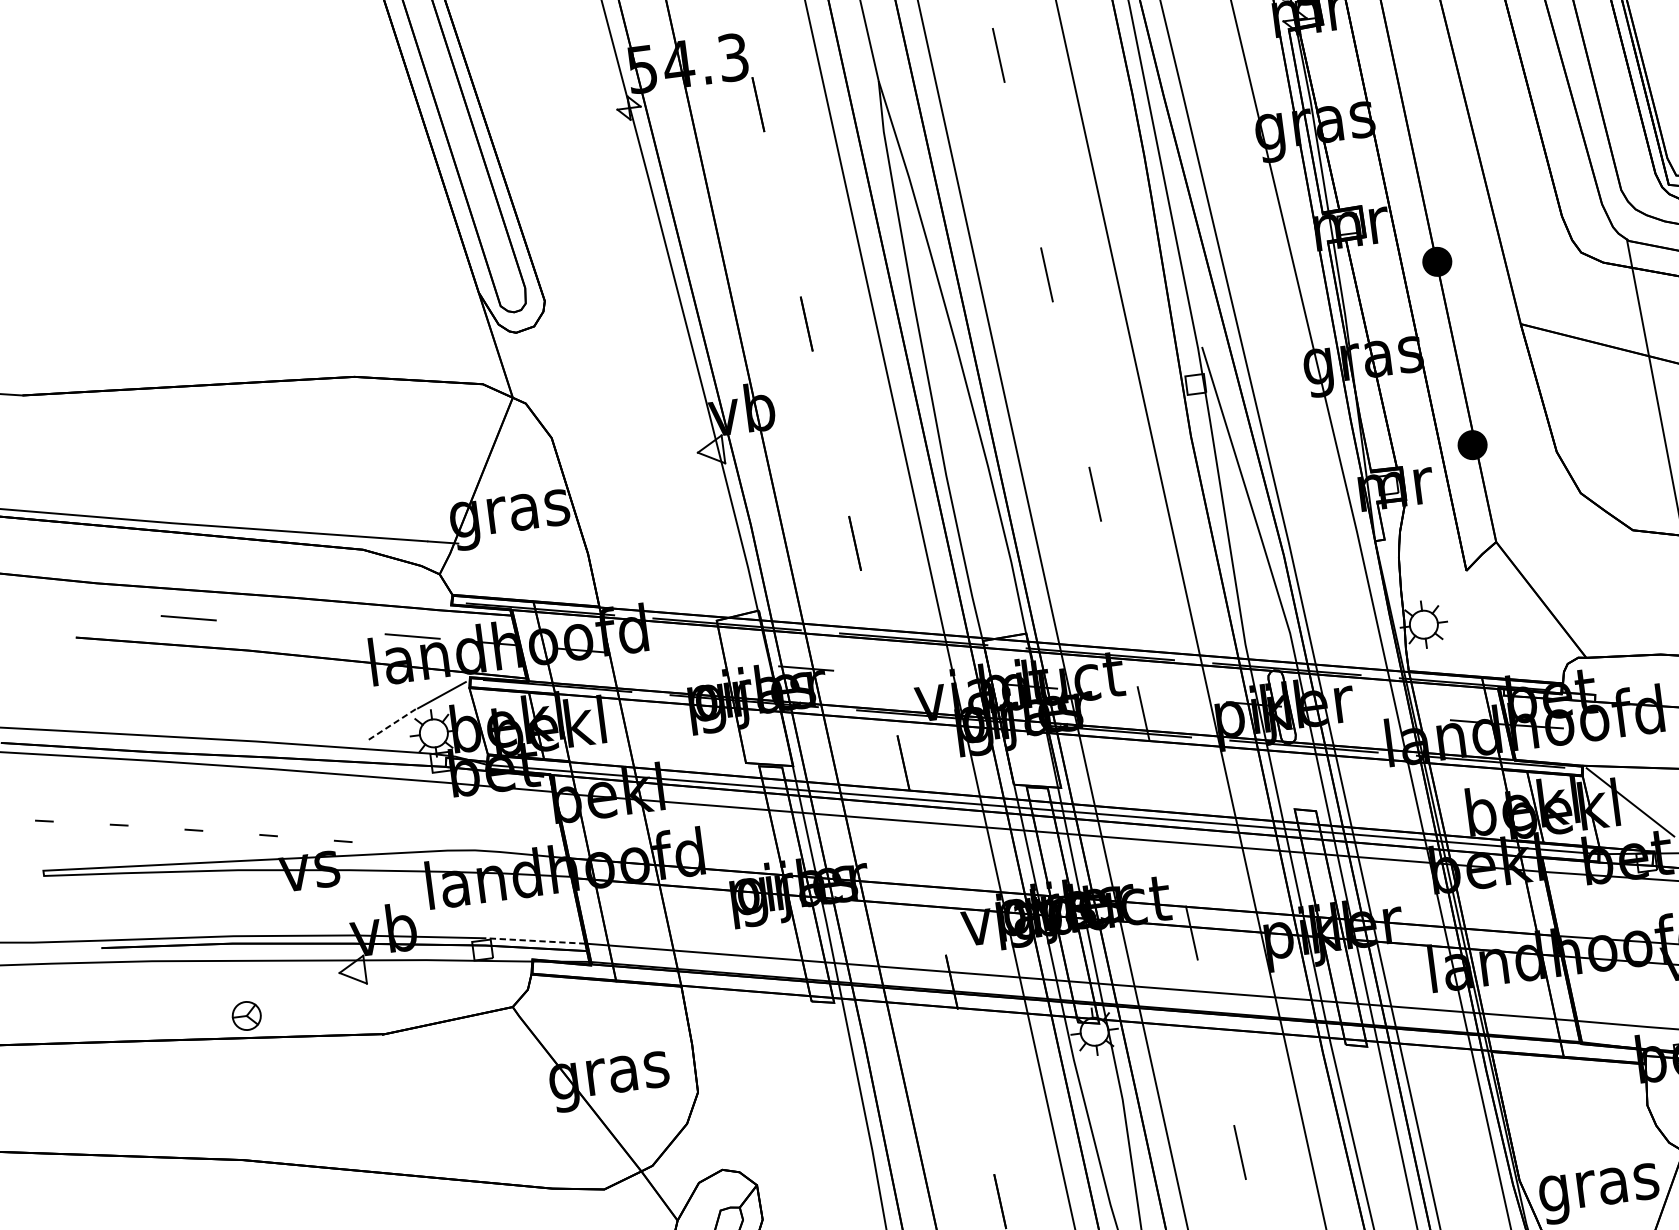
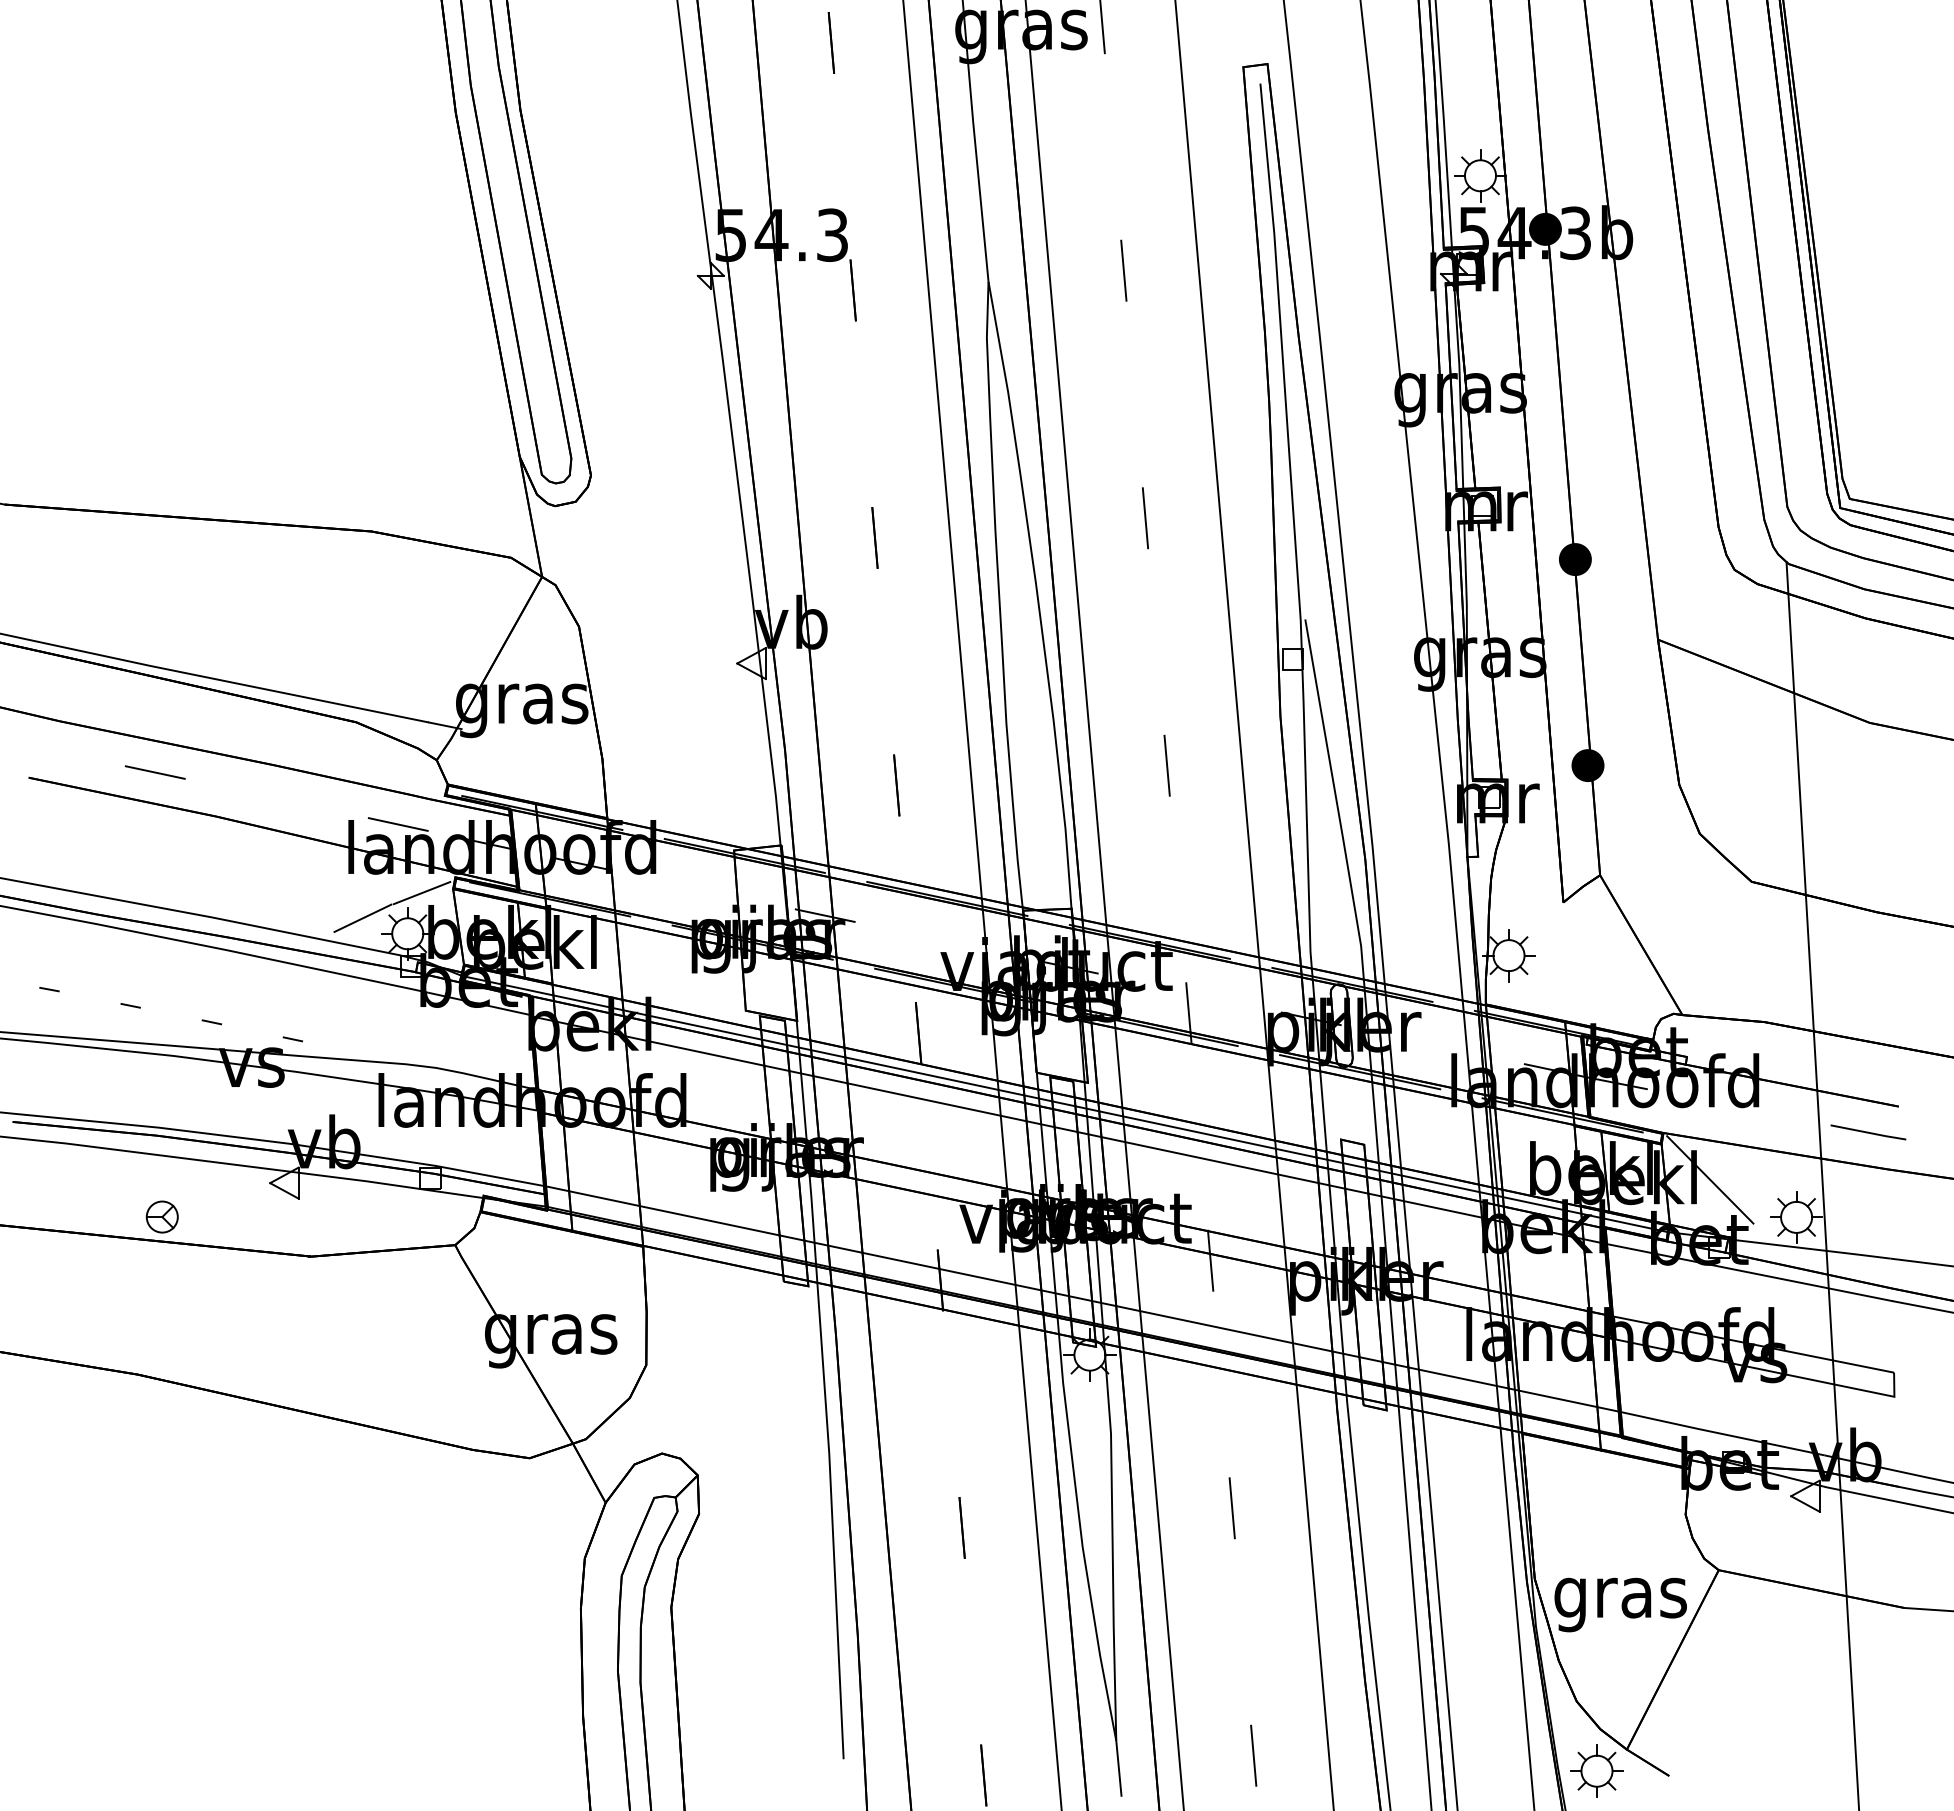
line: (391, 724) -> (362, 918), dashed -> solid
line: (536, 940) -> (490, 1175), dashed -> solid

